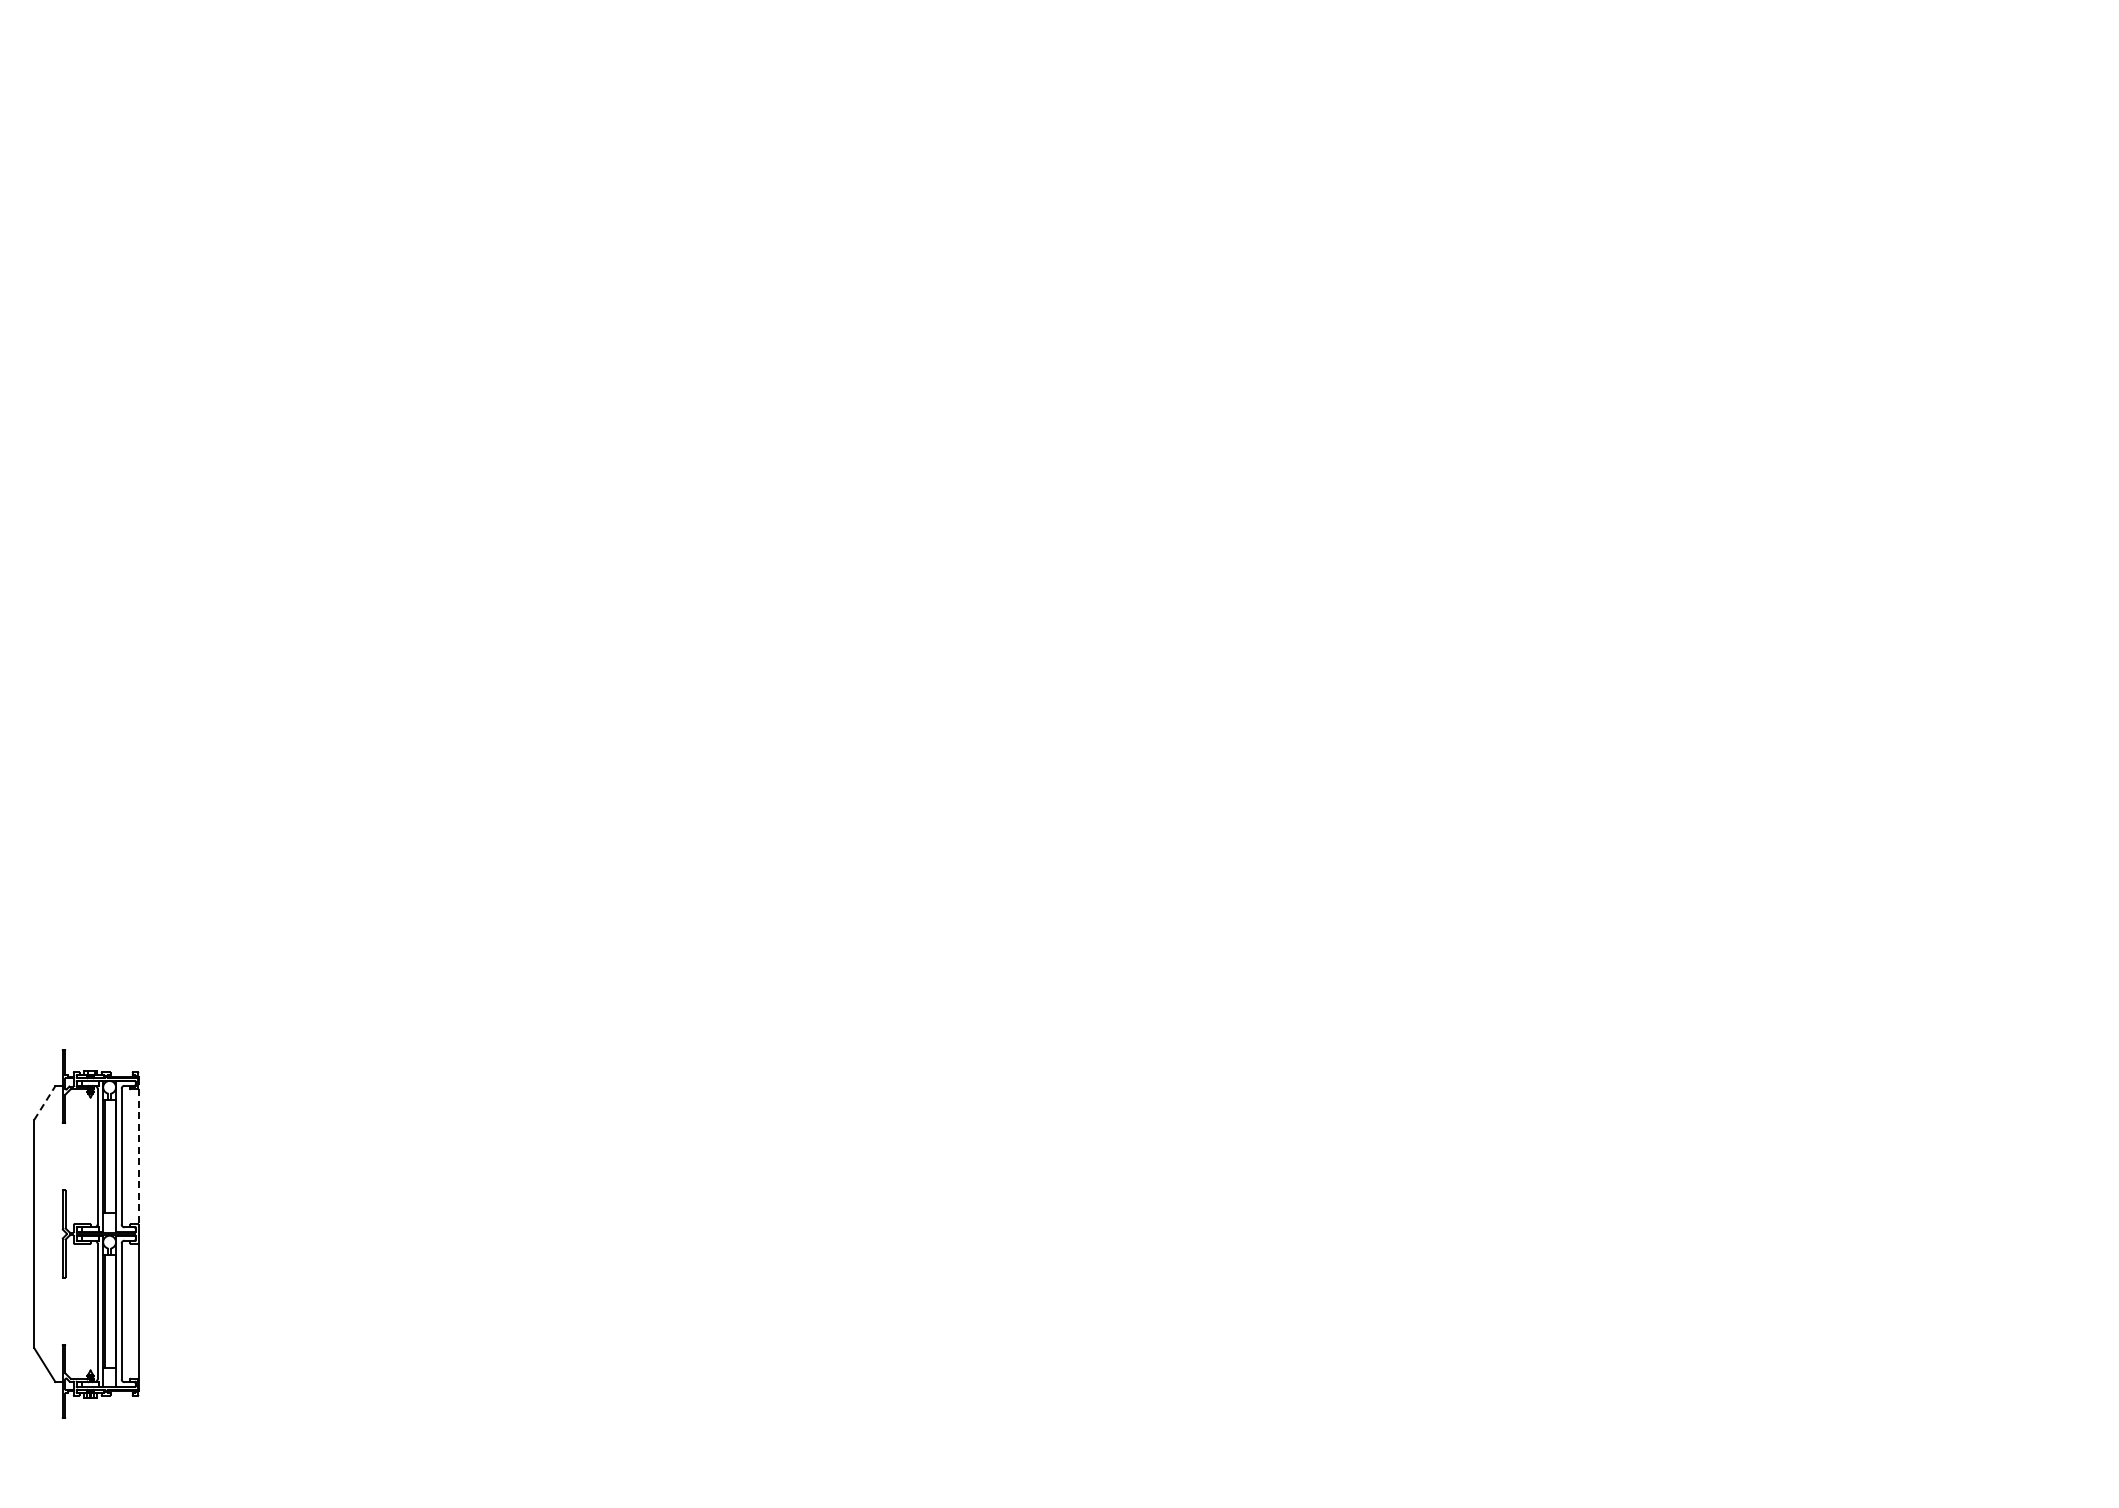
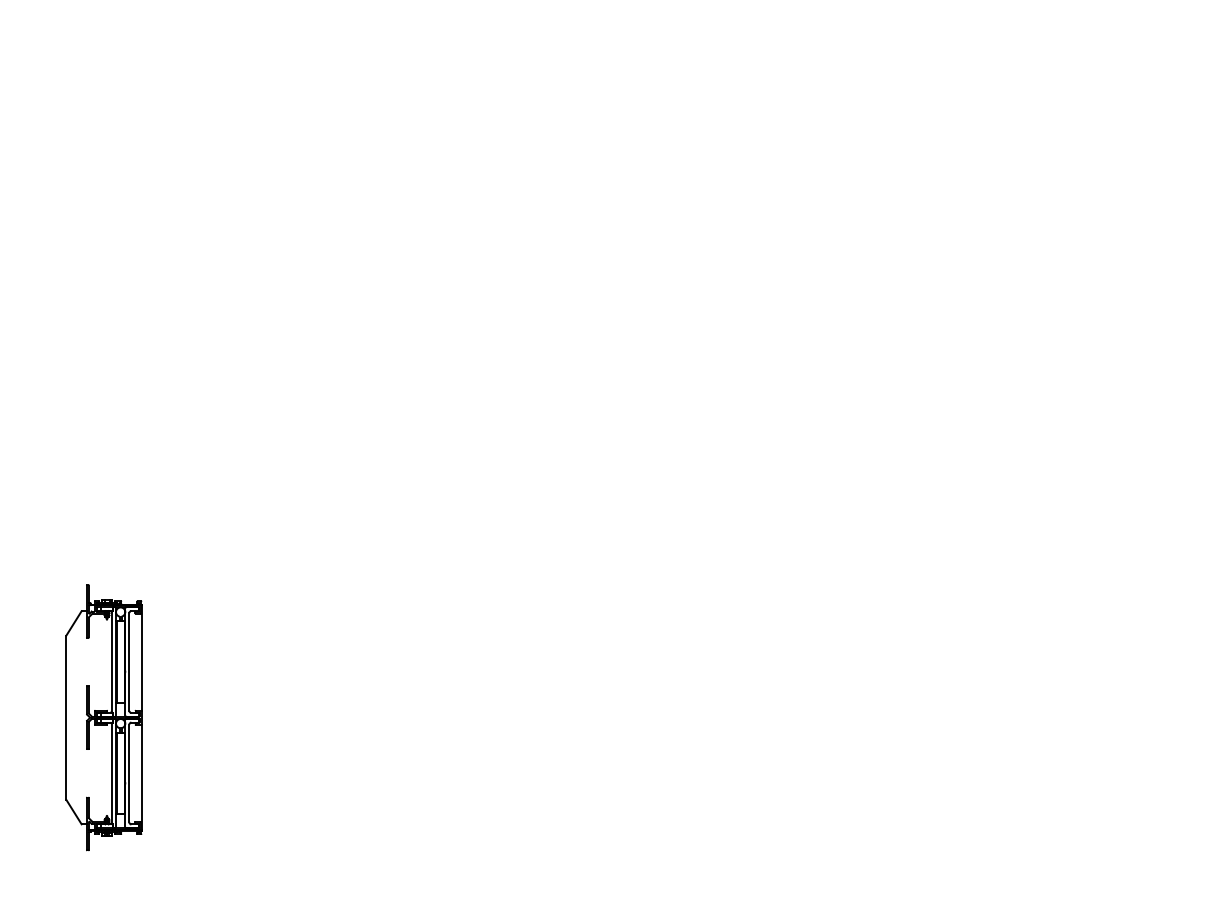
line: (44, 1103) -> (73, 623), dashed -> solid
line: (138, 1151) -> (141, 658), dashed -> solid

